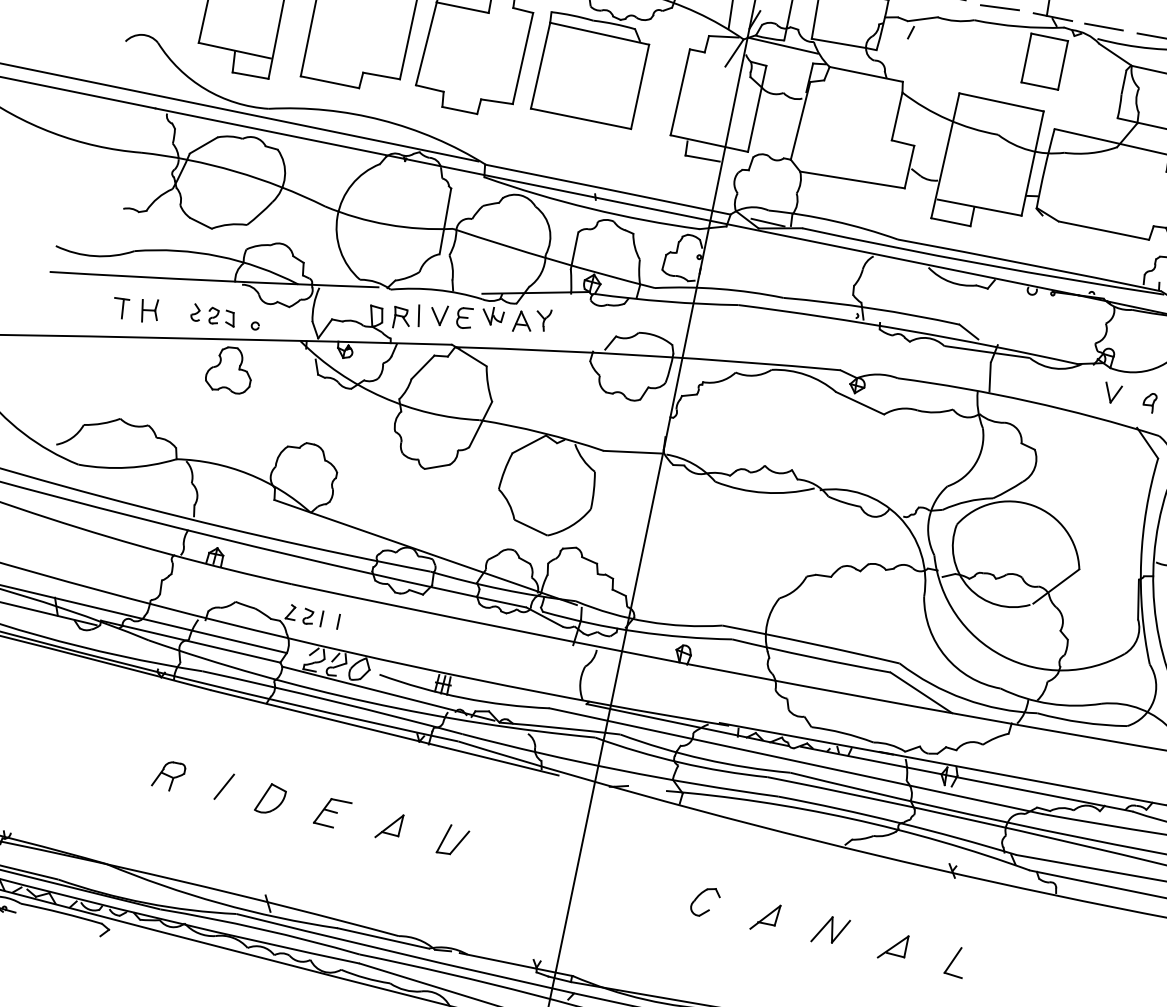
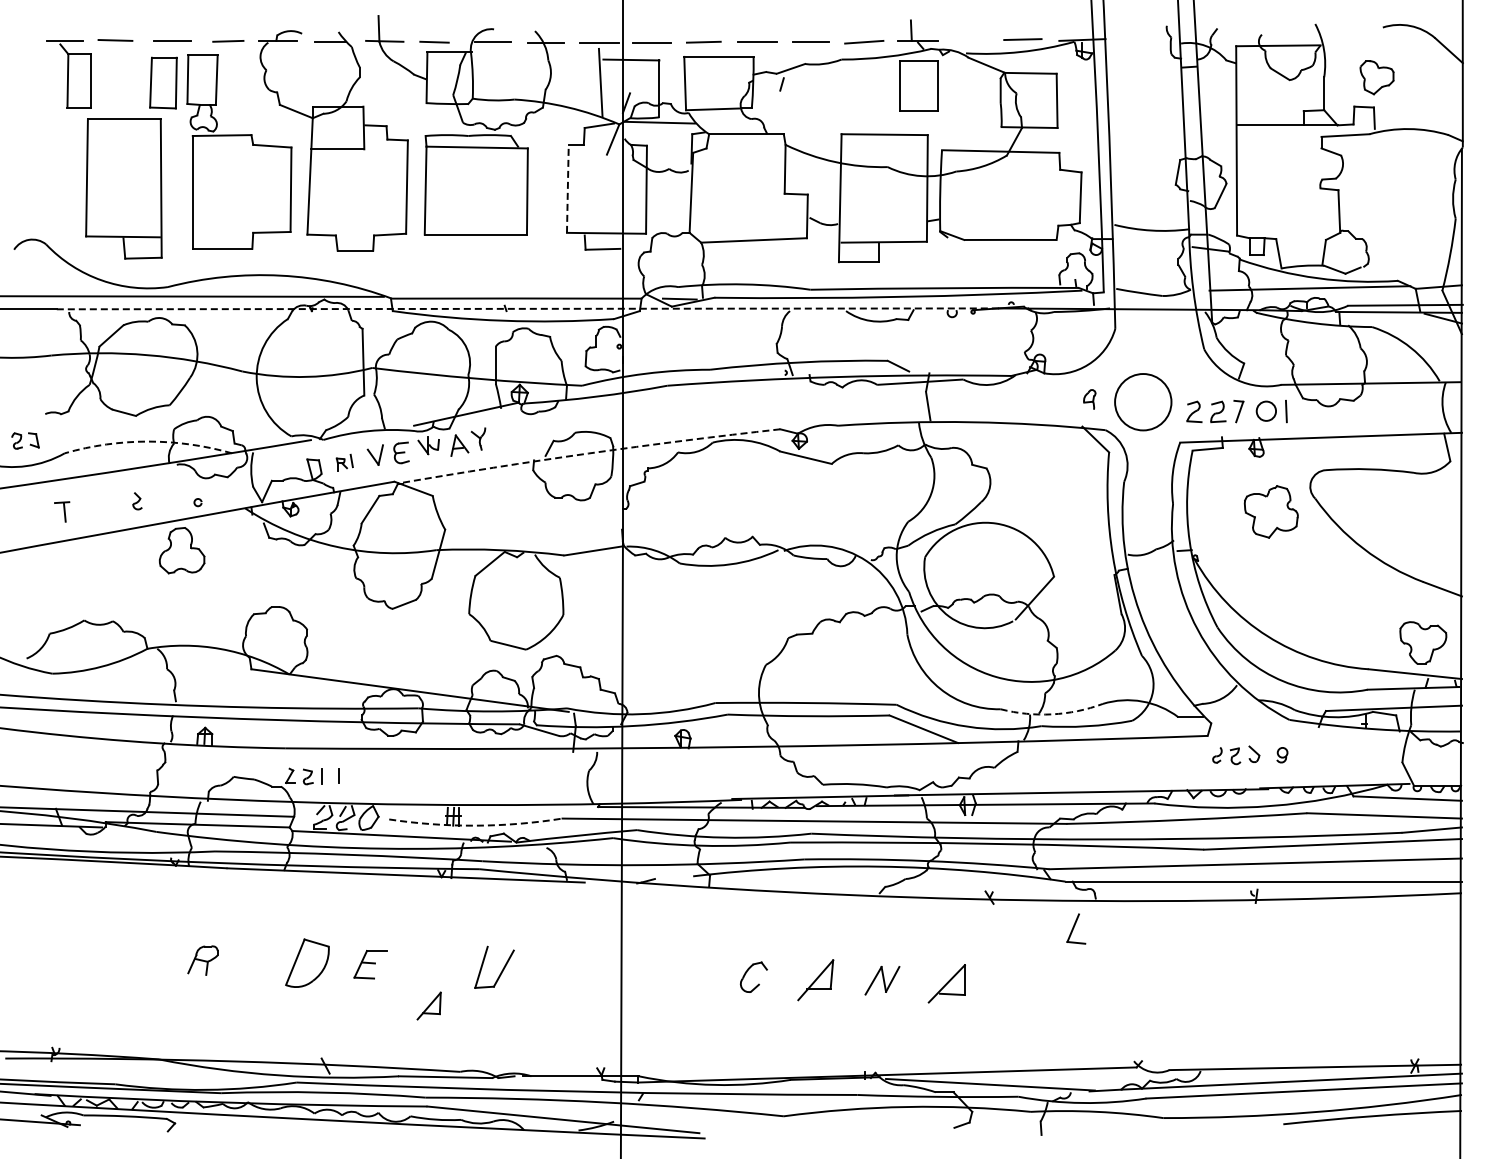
line: (1103, 27) -> (969, 40), removed
line: (680, 91) -> (567, 188), solid -> dashed
line: (617, 201) -> (528, 308), solid -> dashed
arc: (218, 256) -> (148, 441), solid -> dashed
part: (149, 310) -> (91, 508), removed
part: (406, 315) -> (344, 462), size x0.6
part: (221, 317) -> (25, 440), moved
arc: (647, 355) -> (588, 453), solid -> dashed
part: (1112, 393) -> (1051, 397), removed
arc: (462, 697) -> (475, 825), solid -> dashed
arc: (1050, 704) -> (1052, 714), solid -> dashed
line: (224, 786) -> (259, 960), removed
part: (270, 798) -> (307, 962), size x1.6
part: (388, 825) -> (428, 1005), moved
part: (453, 840) -> (494, 967), size x1.4
part: (765, 917) -> (815, 980), size x1.4
part: (892, 946) -> (946, 983), size x1.4
part: (956, 961) -> (1076, 928), moved

